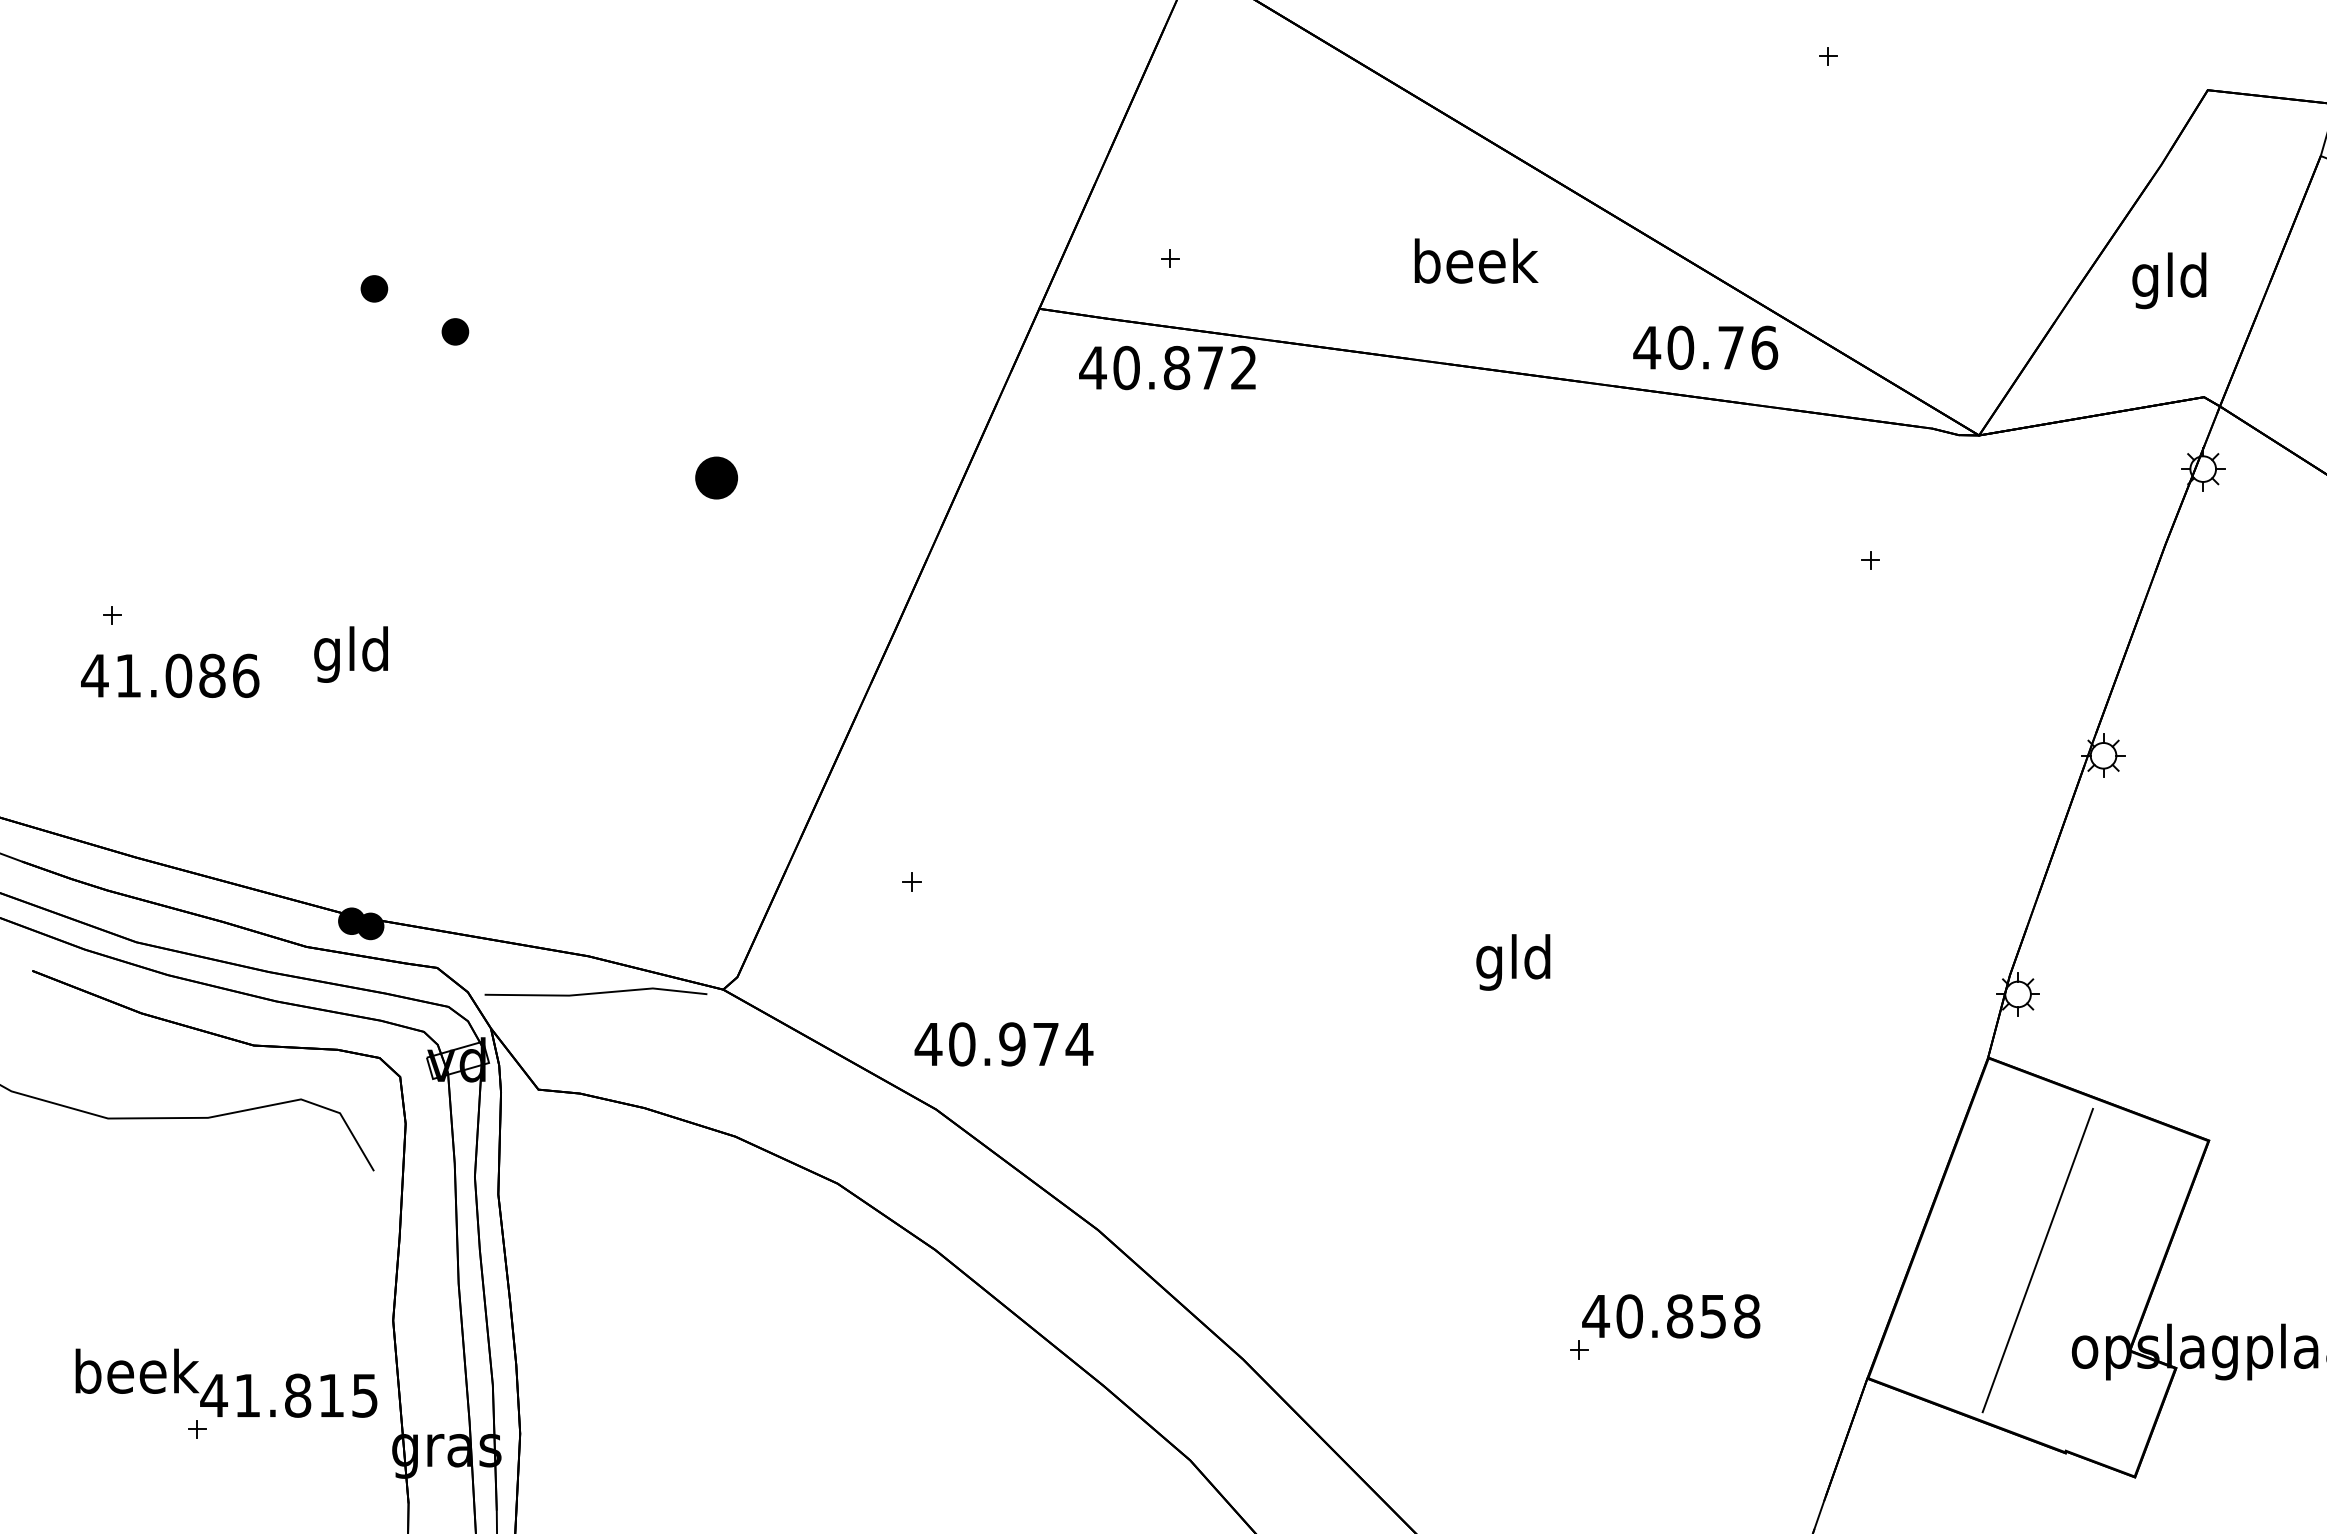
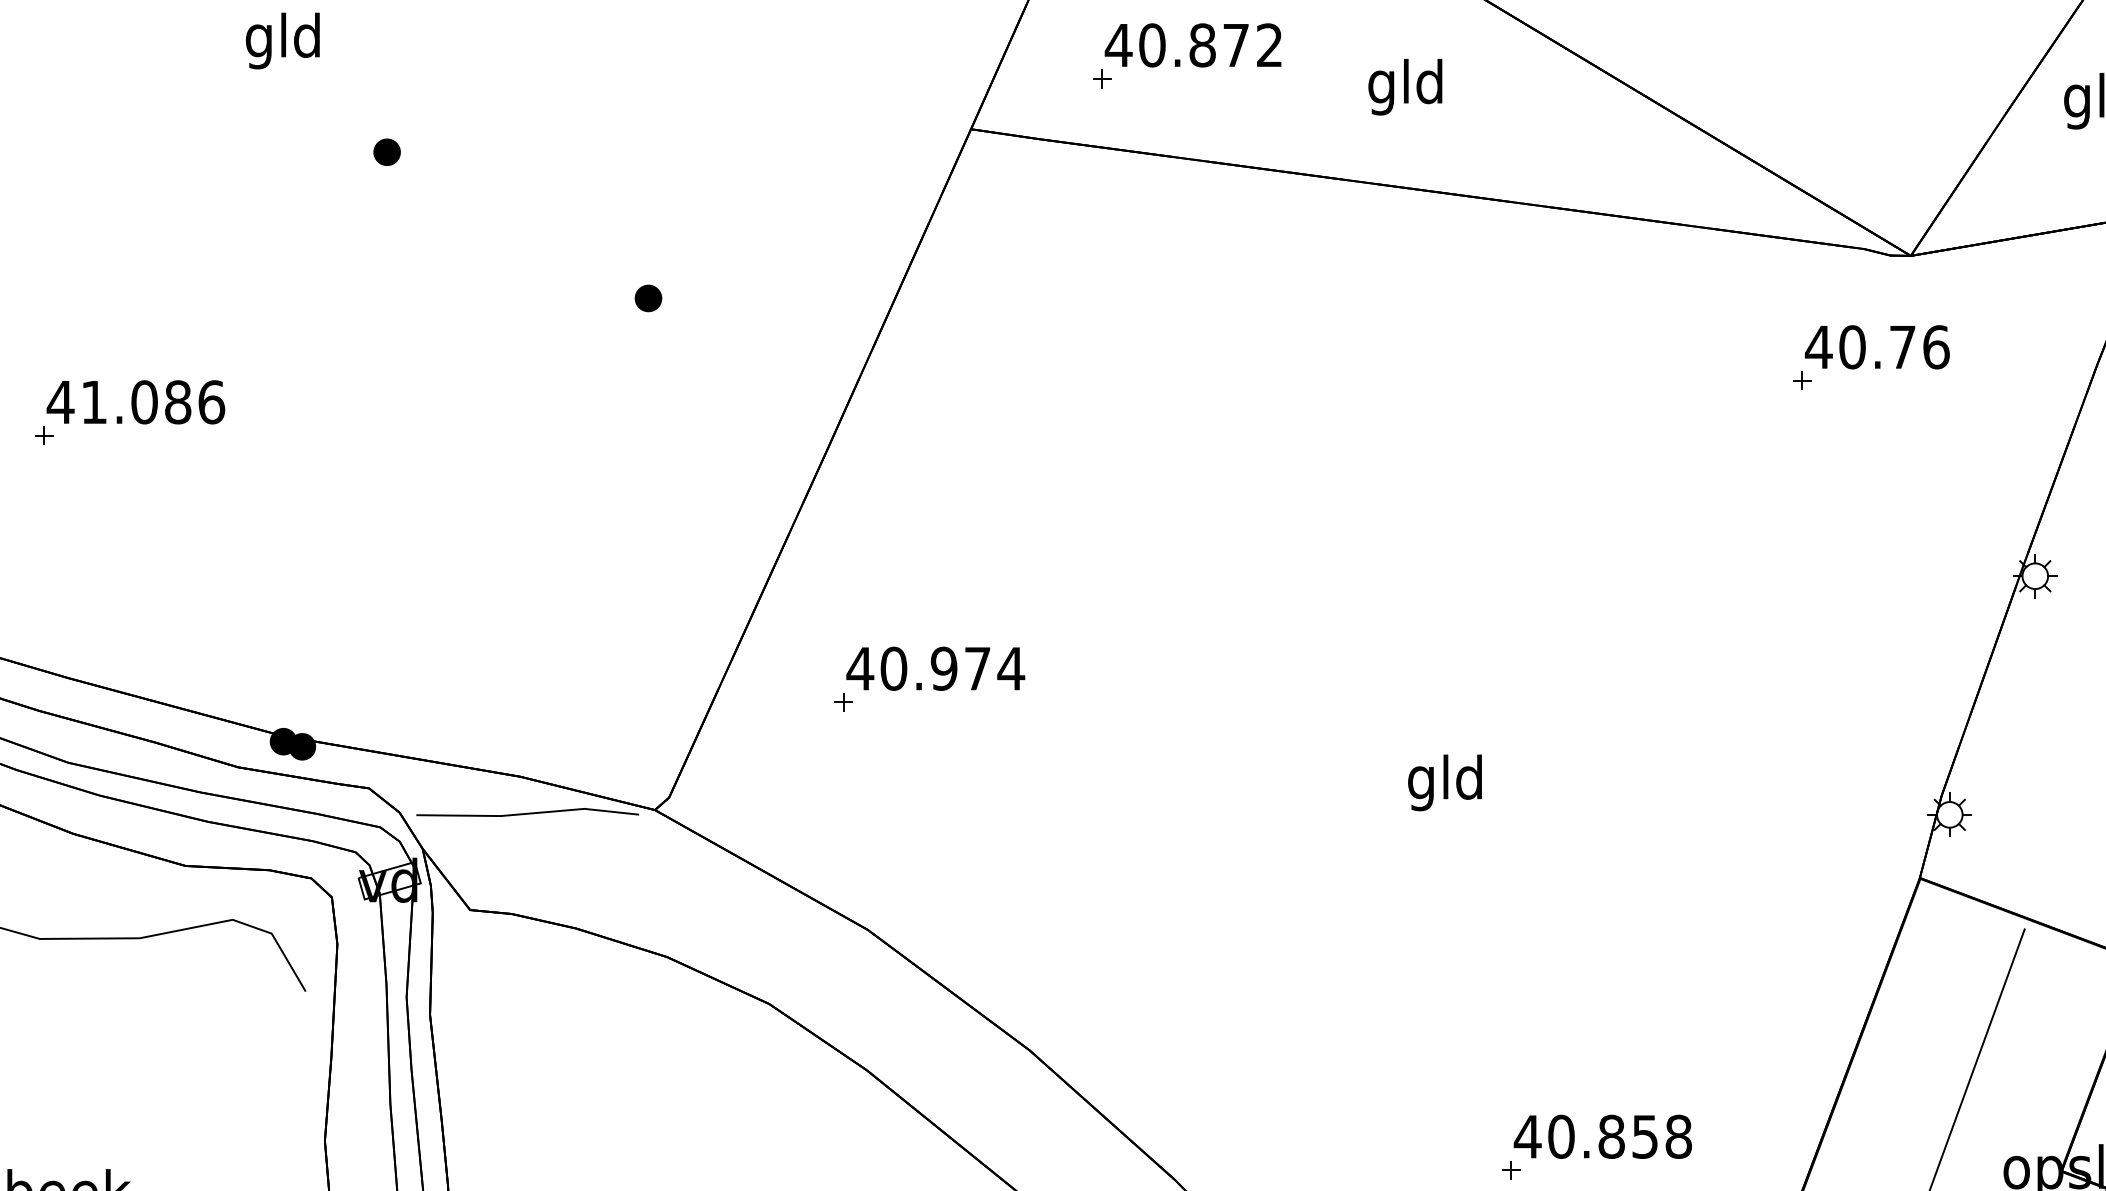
text: (1476, 266) -> (1408, 86), beek -> gld
part: (374, 288) -> (306, 108), removed
text: (1705, 347) -> (1877, 346), moved
text: (1167, 368) -> (1193, 45), moved
part: (716, 477) -> (648, 297), size x0.62
text: (350, 654) -> (282, 40), moved
text: (170, 675) -> (136, 401), moved
text: (1003, 1044) -> (935, 668), moved

